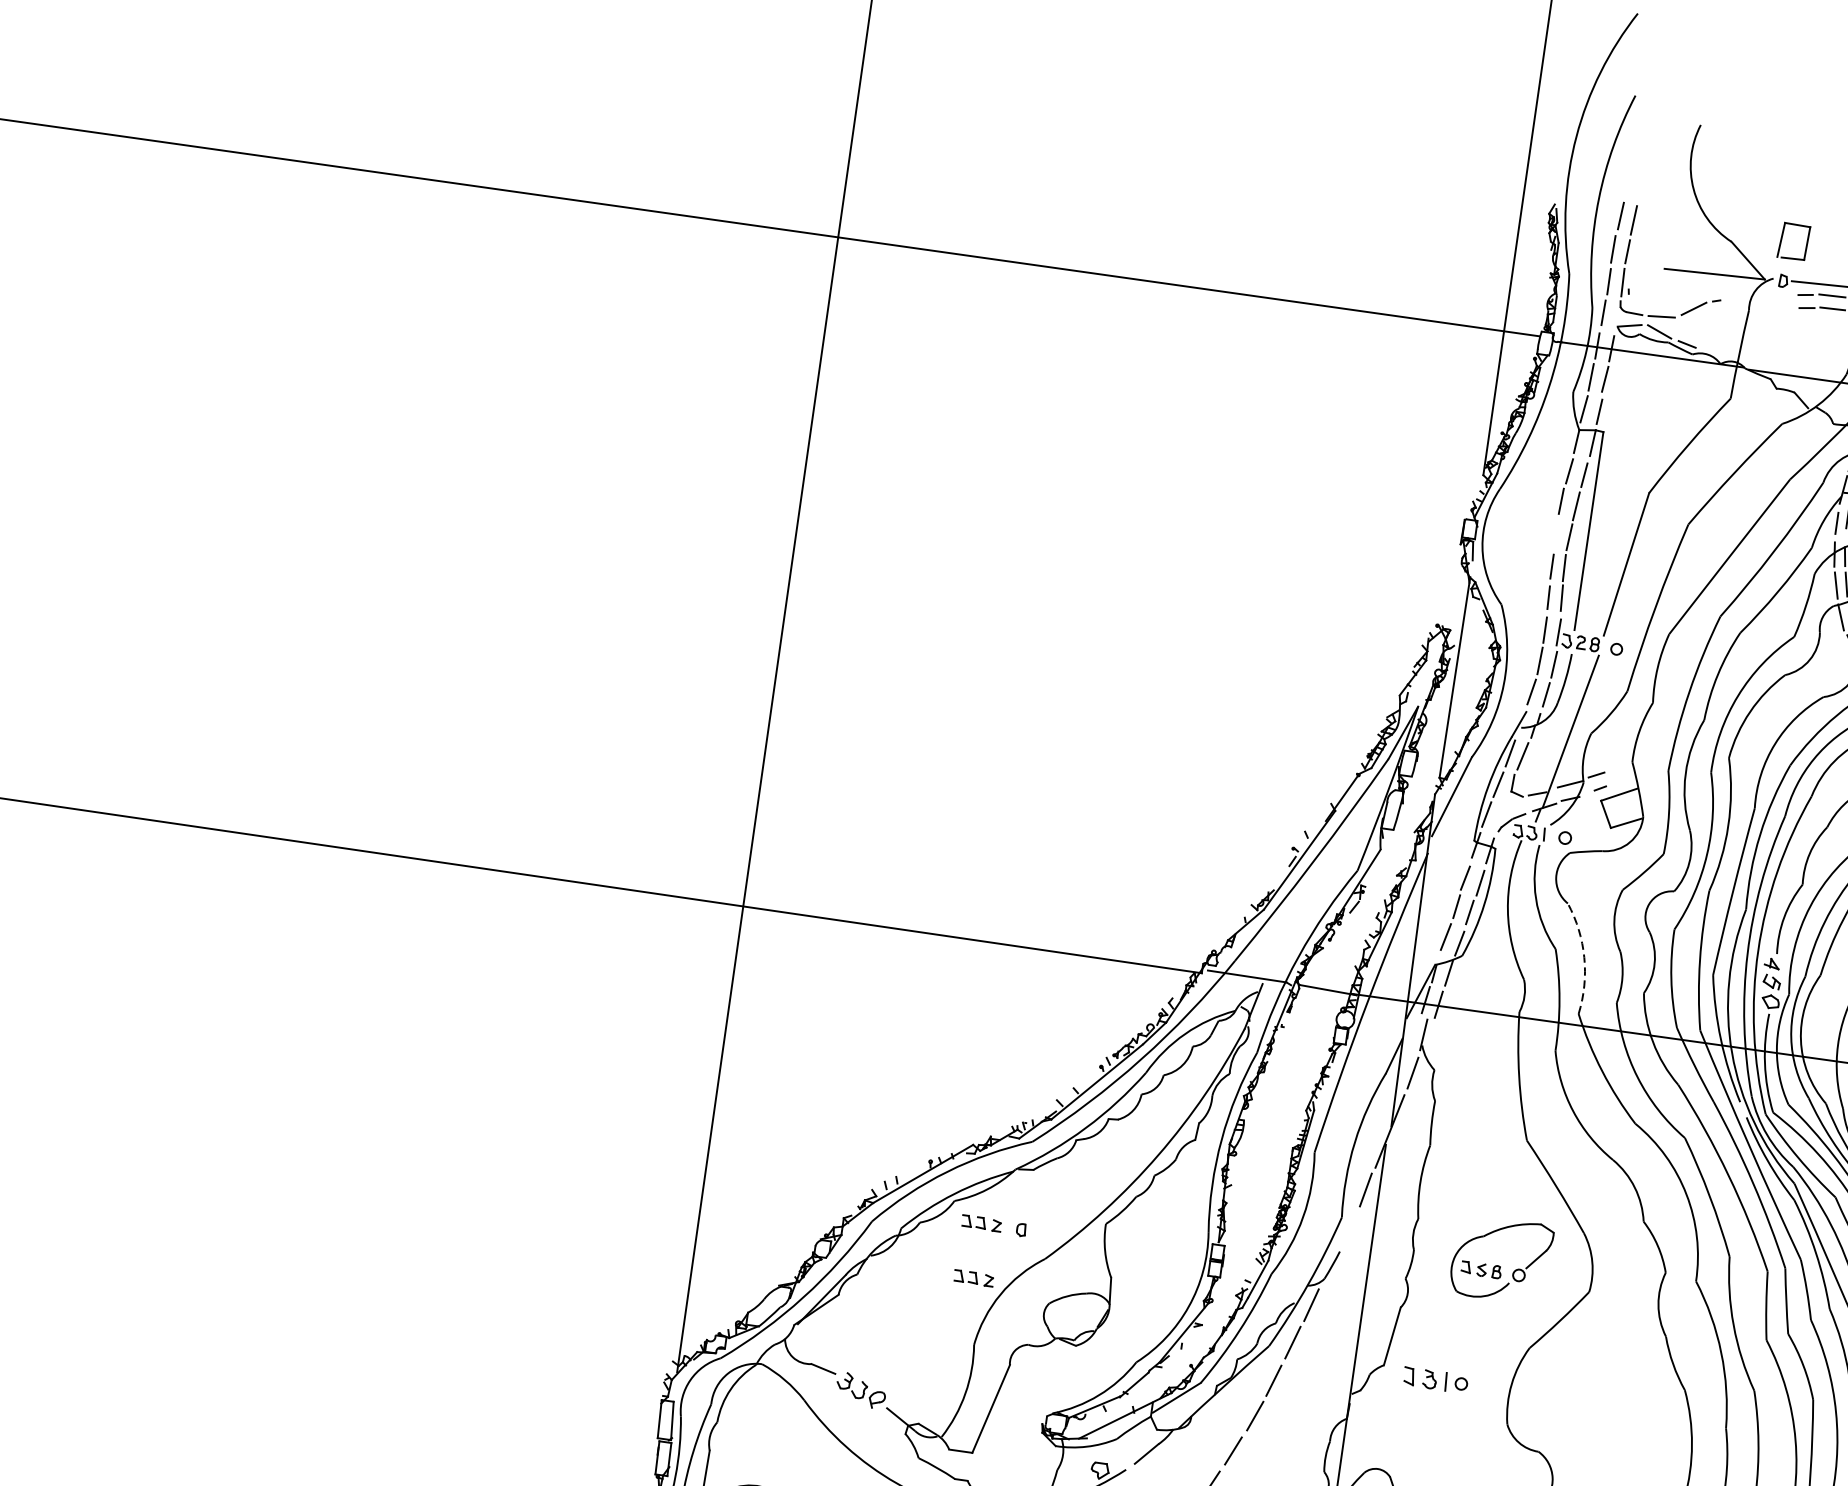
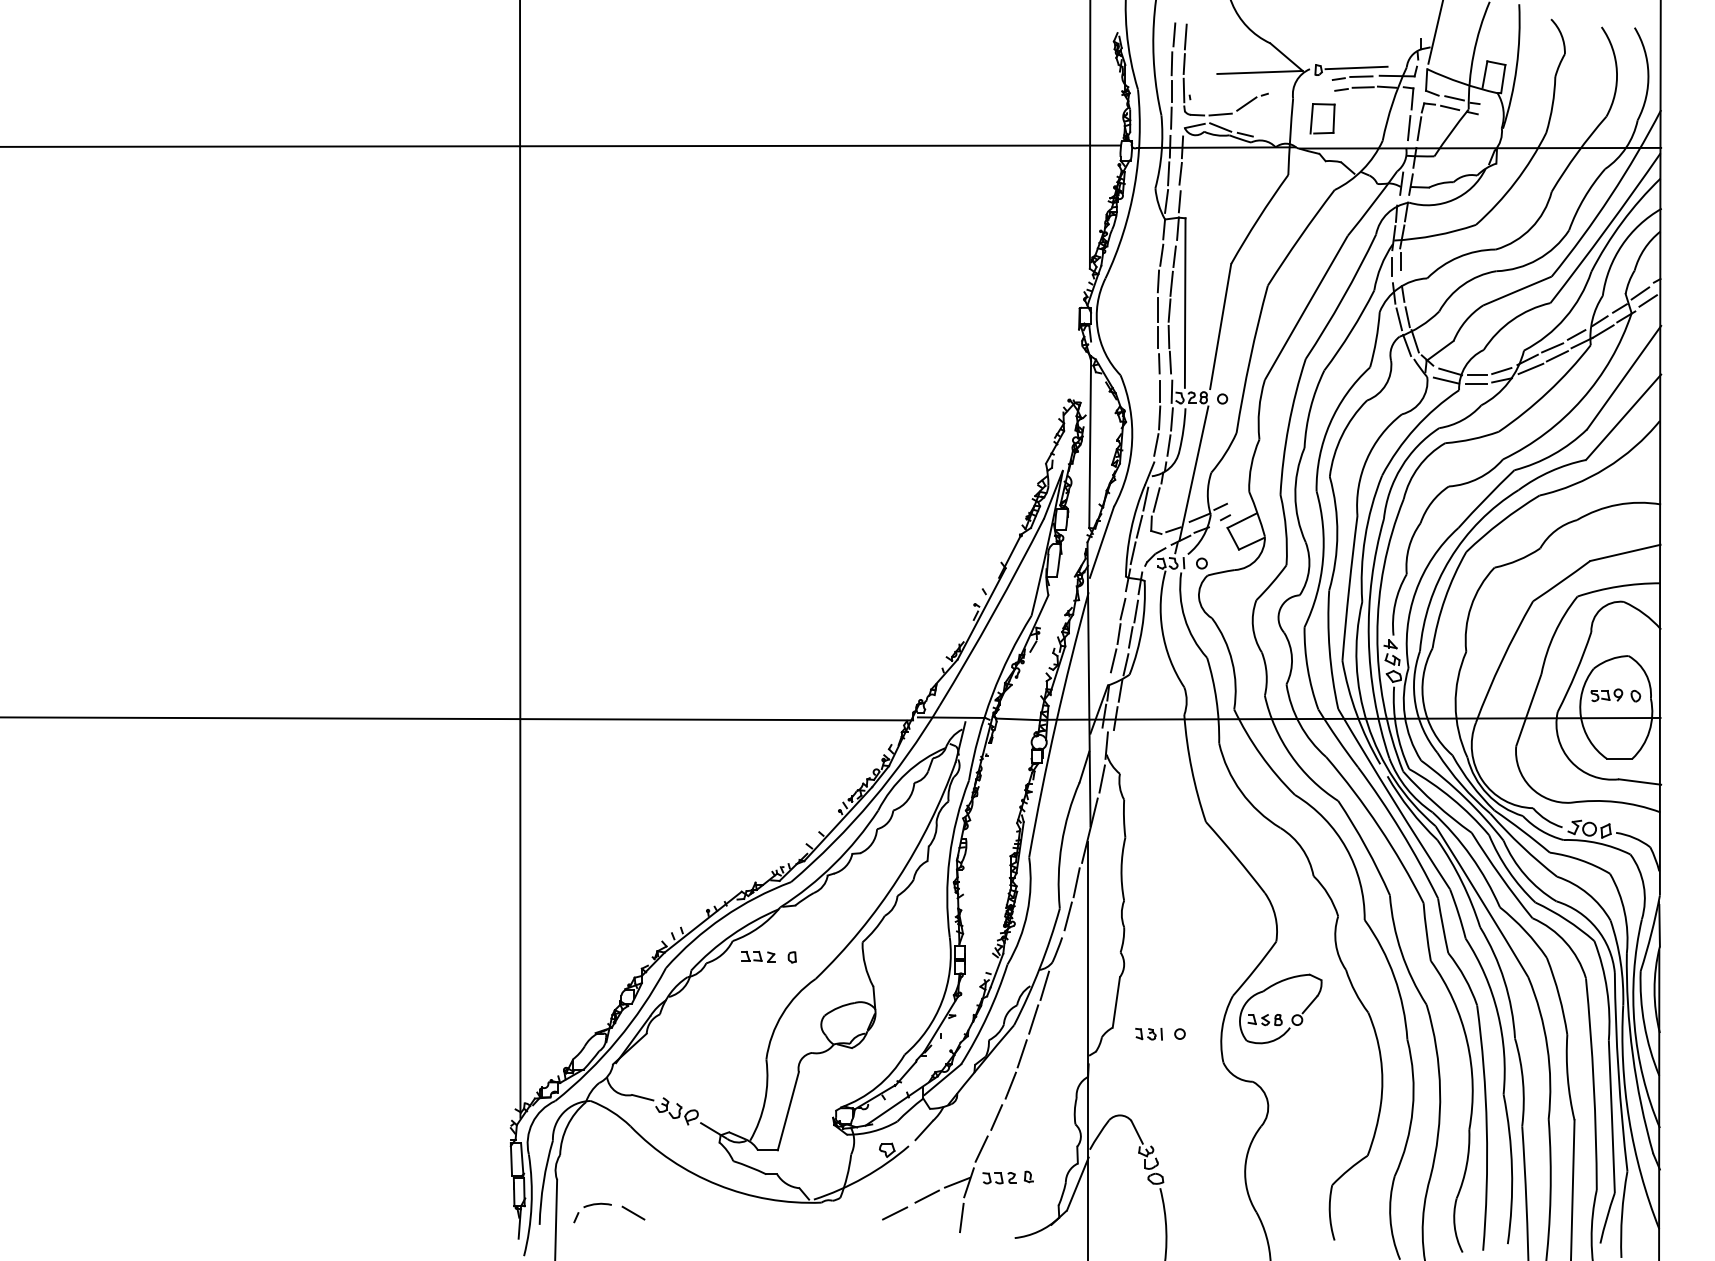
part: (1782, 239) -> (1312, 118), moved
line: (1555, 533) -> (1157, 309), added
arc: (1584, 957) -> (1232, 661), dashed -> solid
line: (1349, 1227) -> (1067, 916), added
part: (1501, 1259) -> (1280, 1008), moved
part: (974, 1278) -> (758, 1003), removed
part: (1424, 1379) -> (1148, 1034), size x0.71

